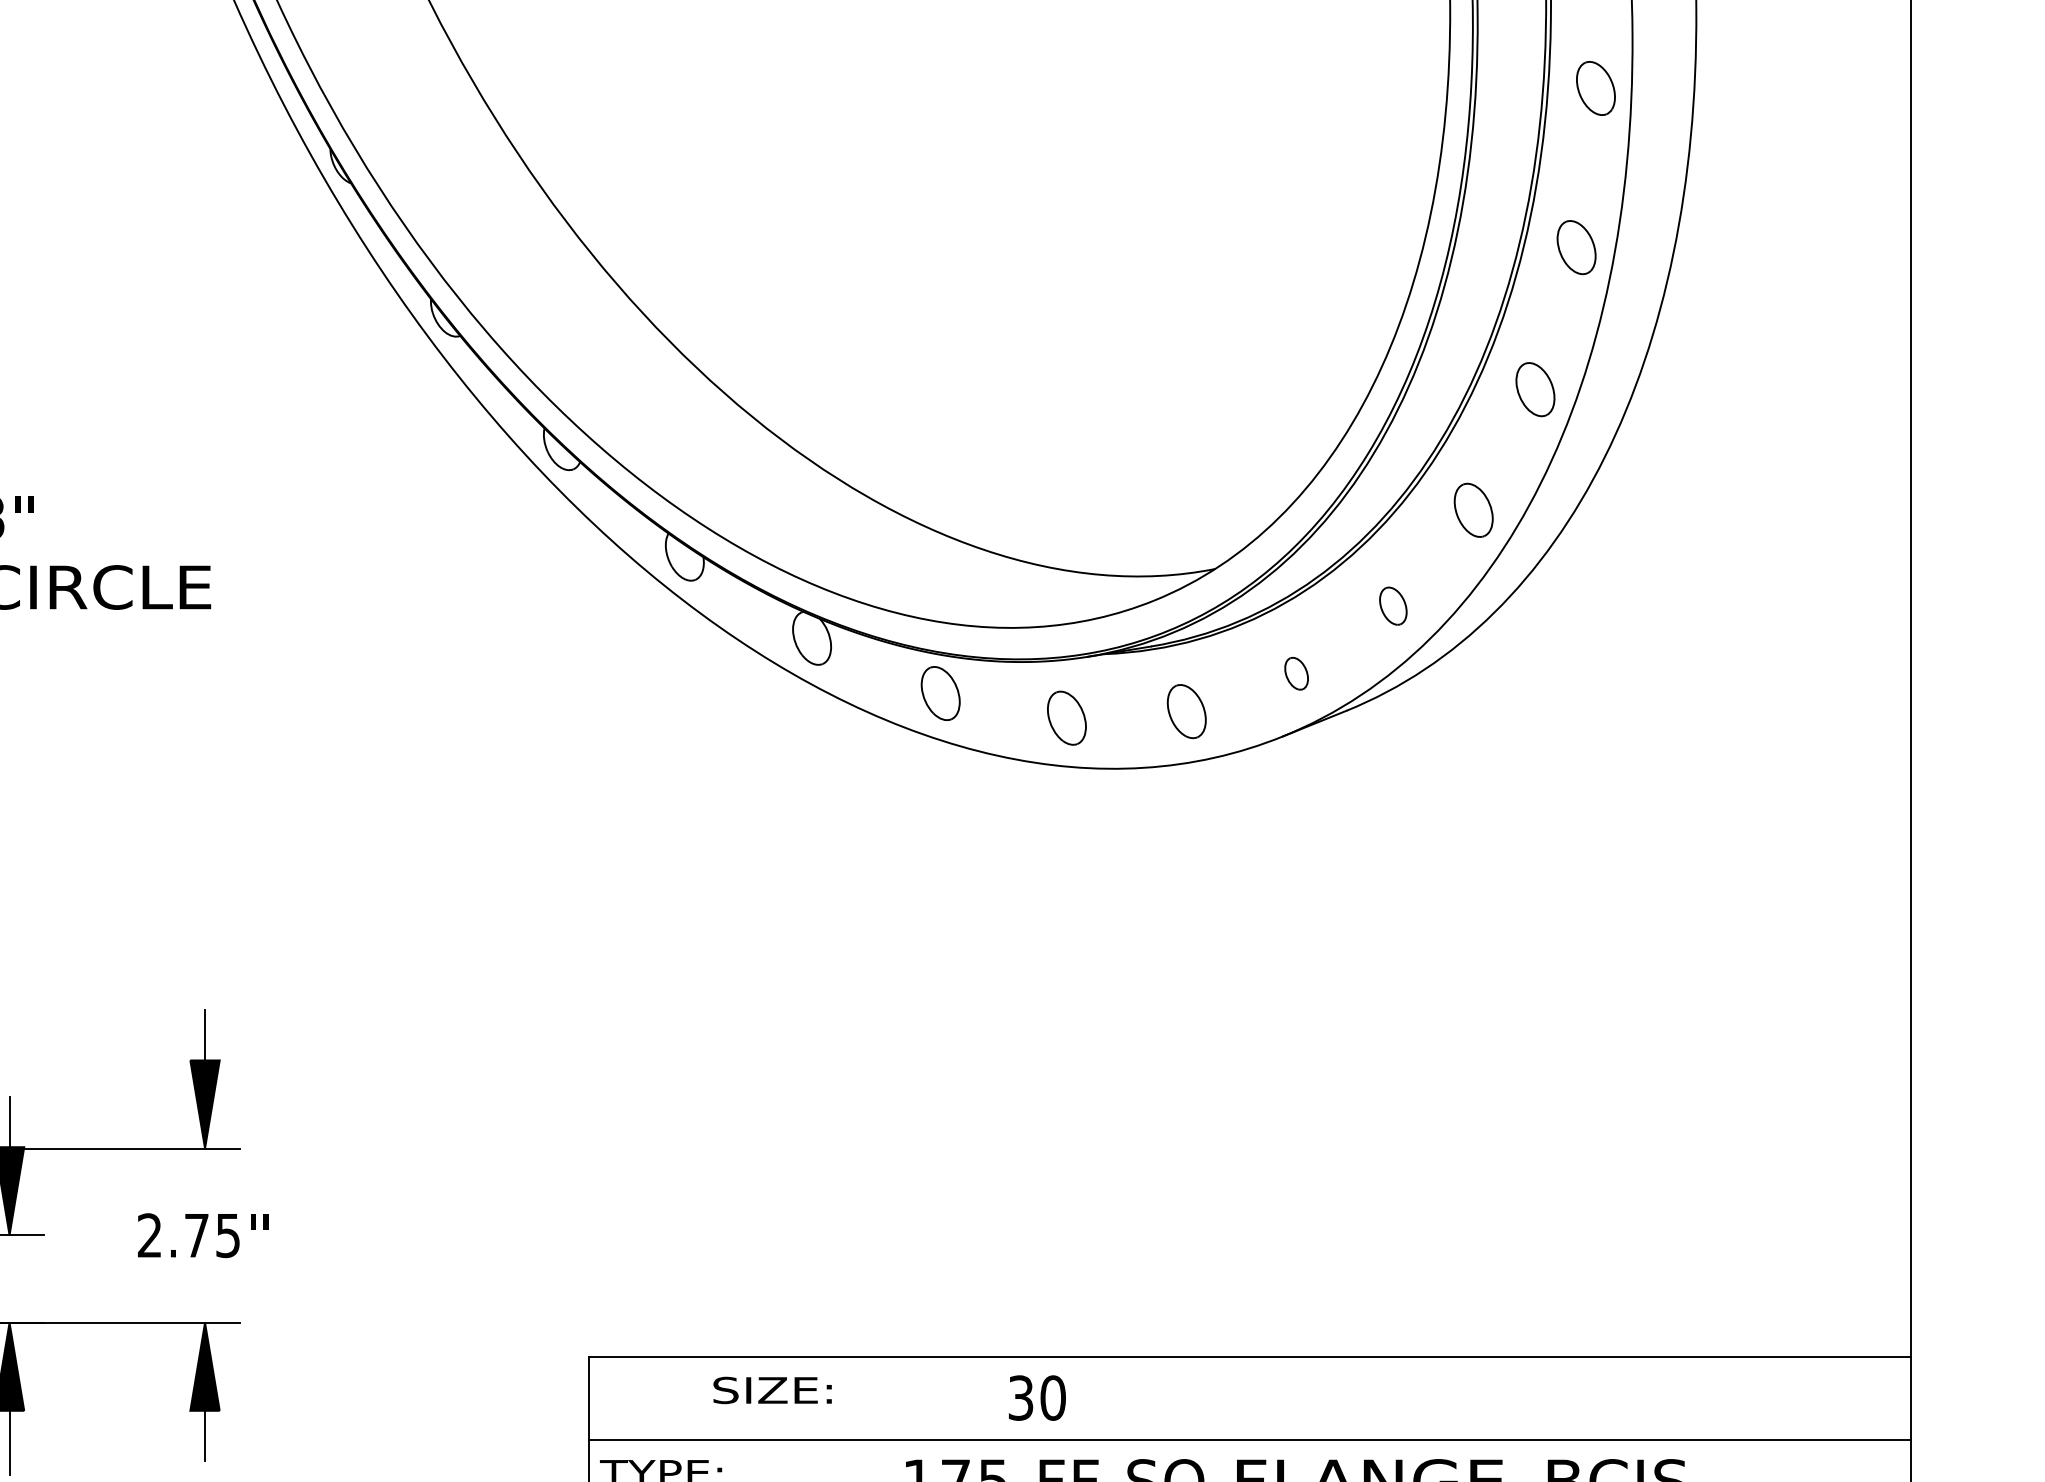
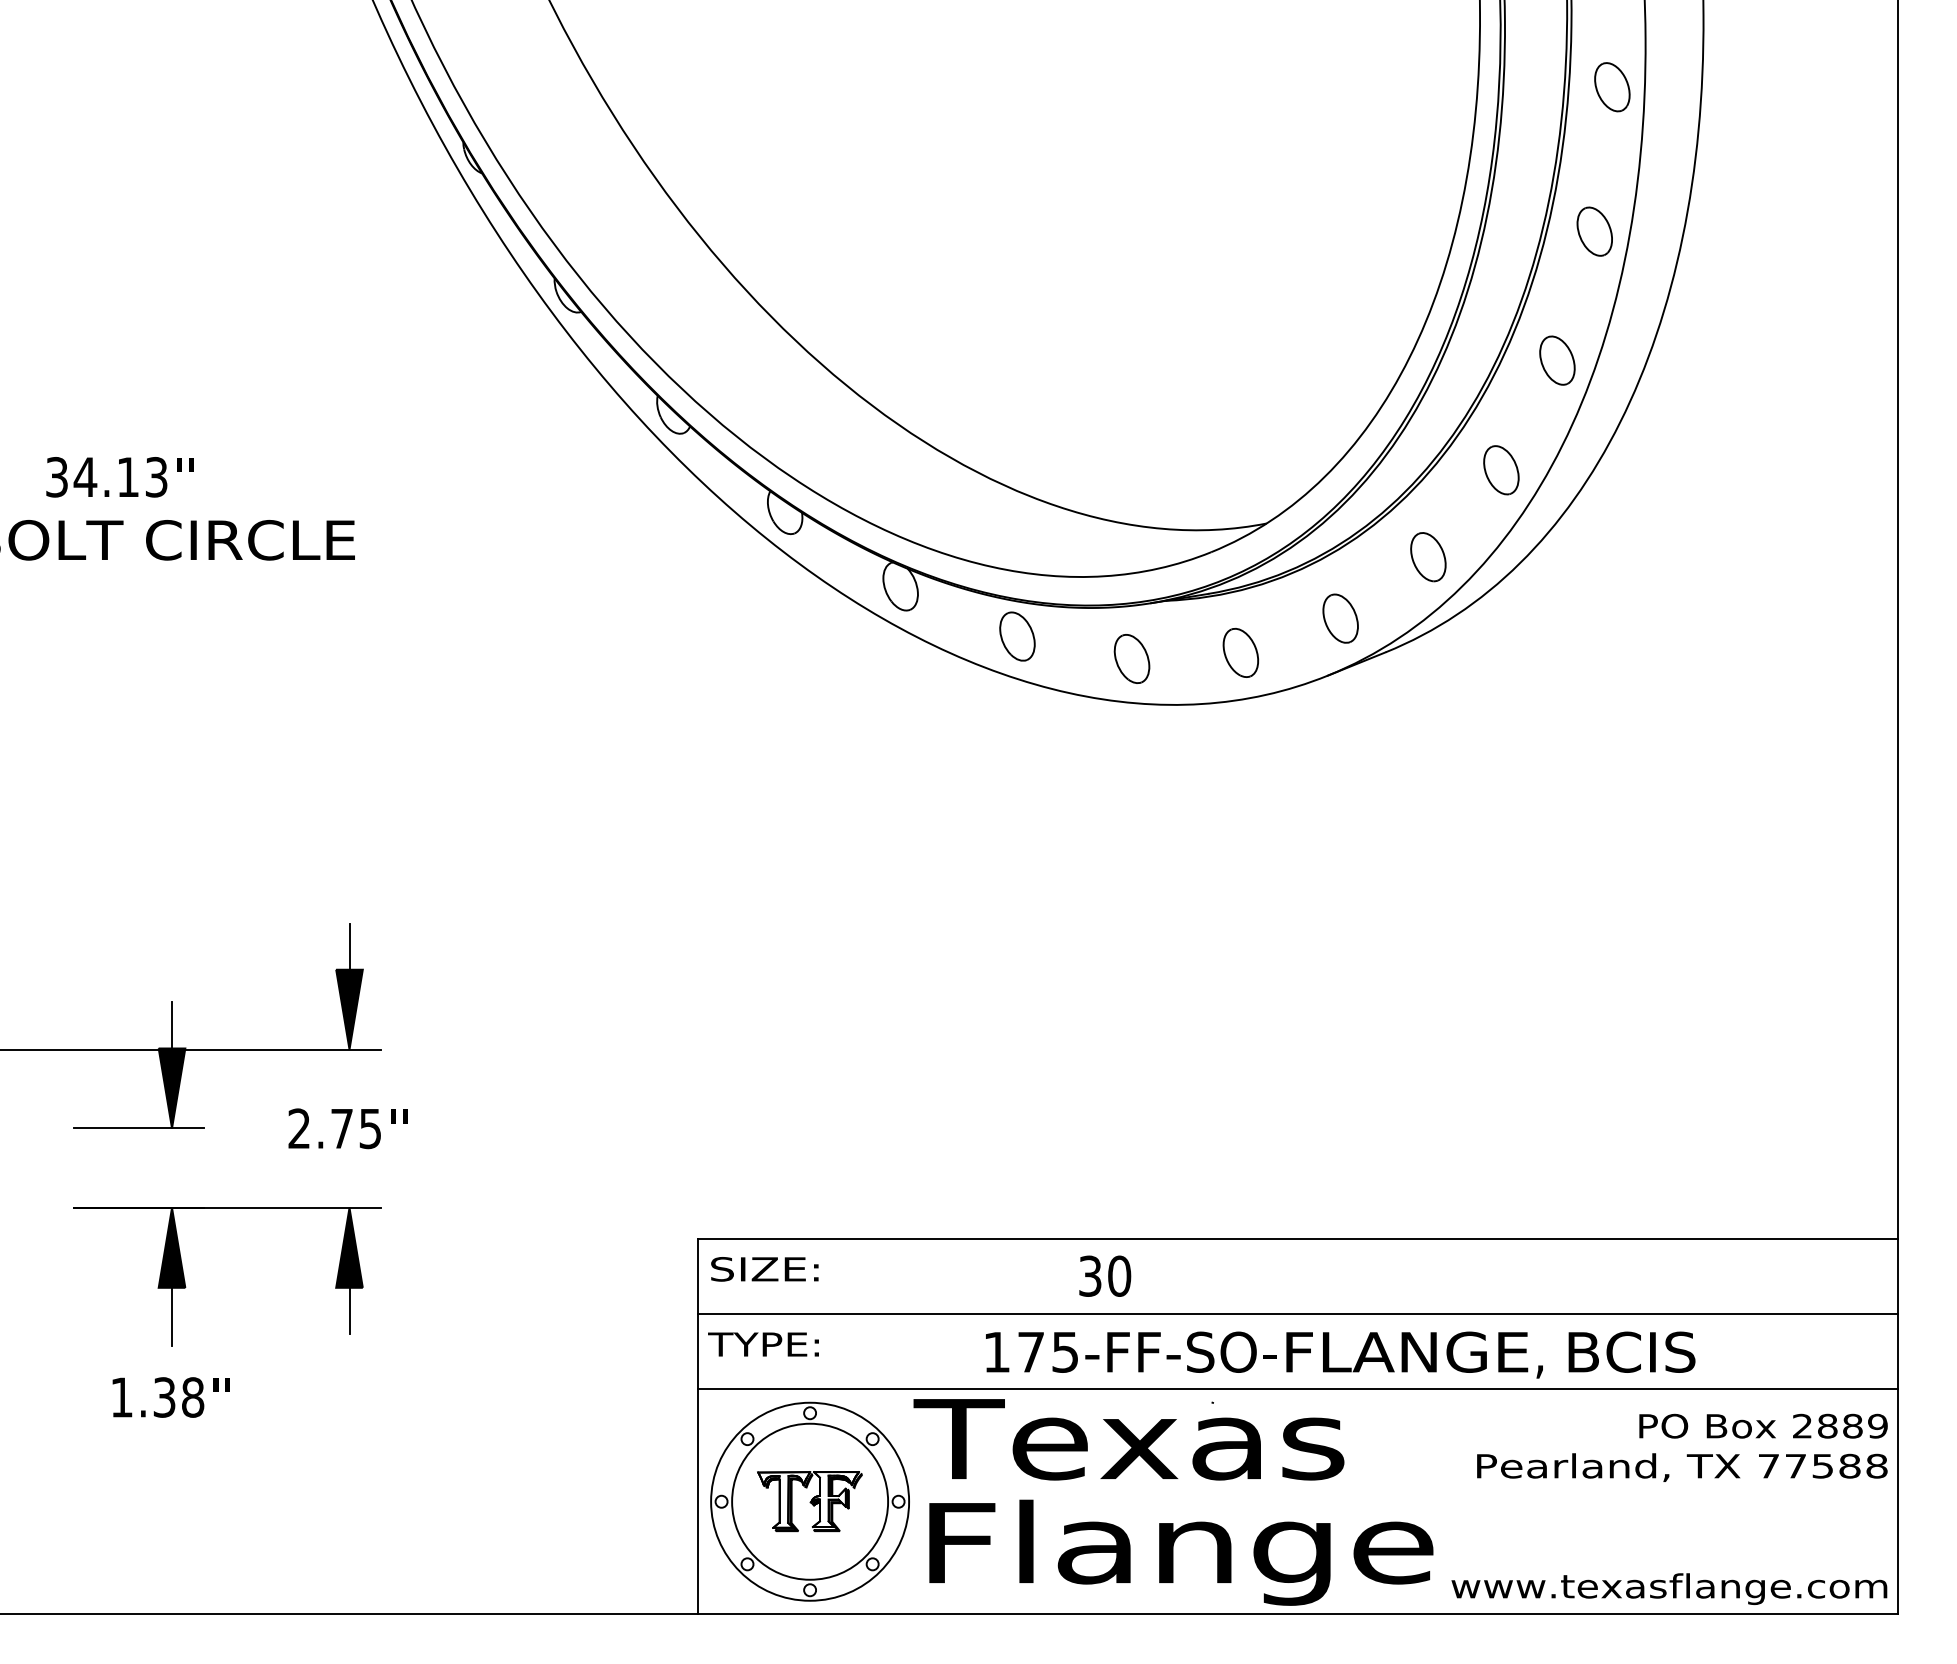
part: (1393, 606) -> (1428, 557), size x1.43
part: (1296, 673) -> (1340, 618), size x1.67
text: (772, 1390) -> (764, 1269), moved

